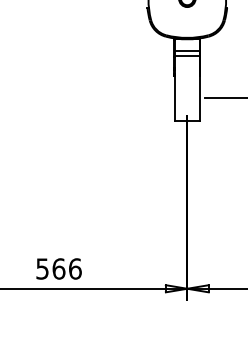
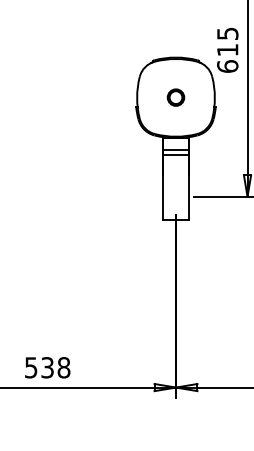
text: (66, 268) -> (55, 367), 566 -> 538

